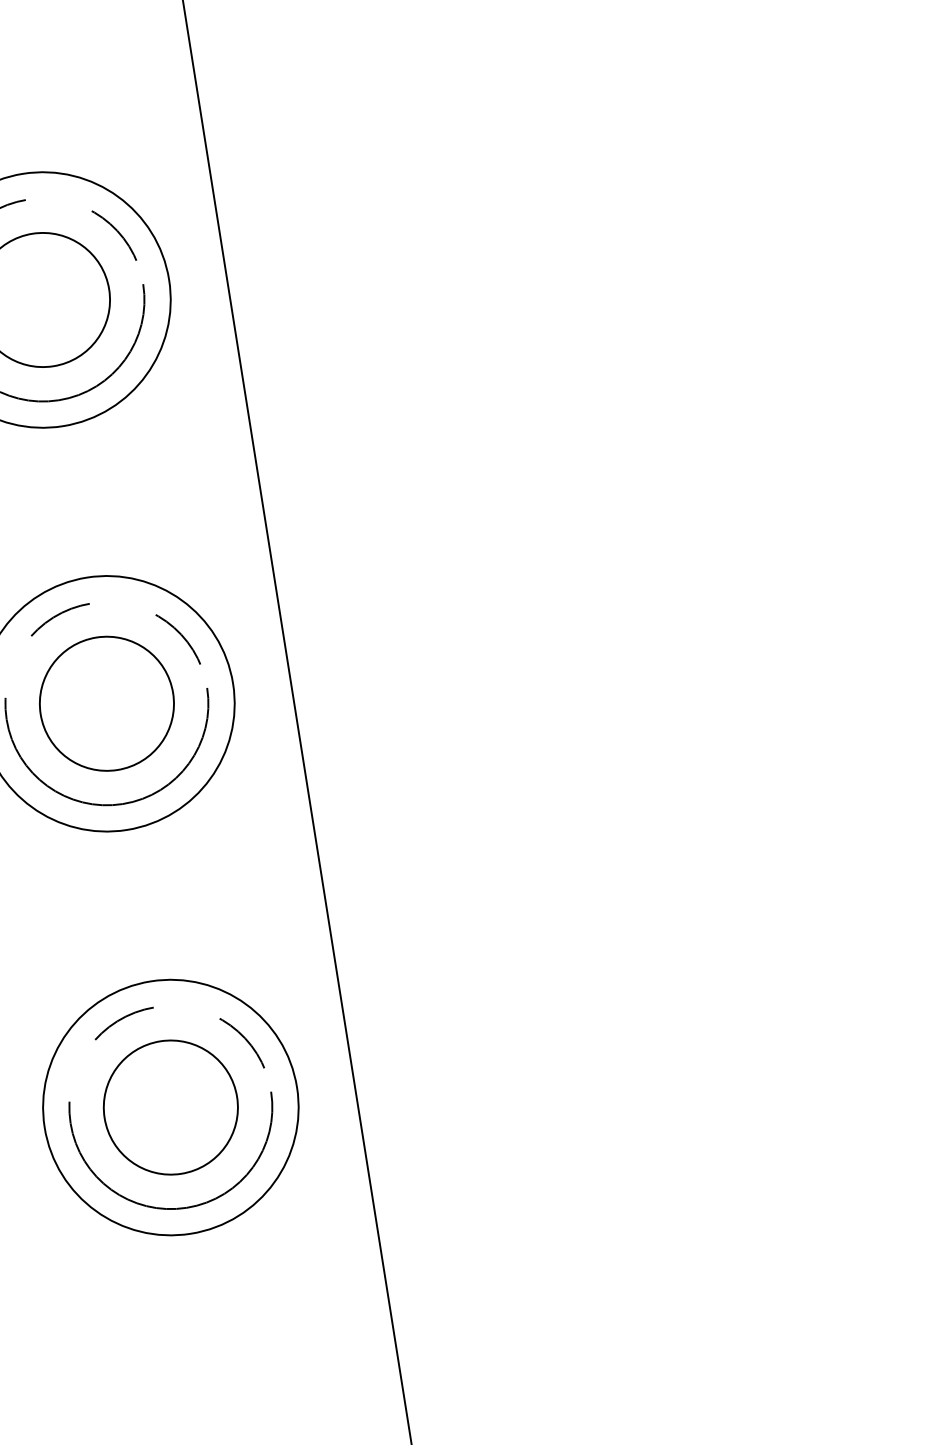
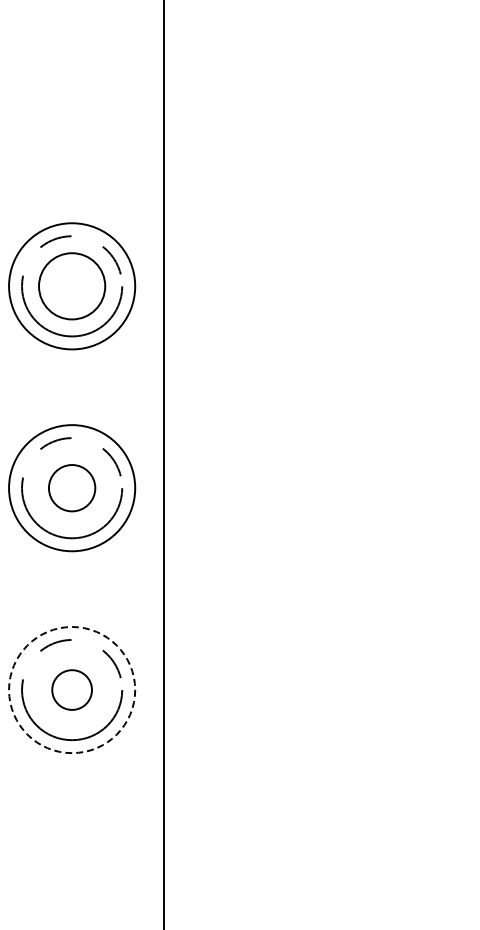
circle: (107, 704) -> (72, 488), size x0.7
circle: (171, 1106) -> (72, 689), size x0.6
circle: (171, 1106) -> (72, 689), solid -> dashed

